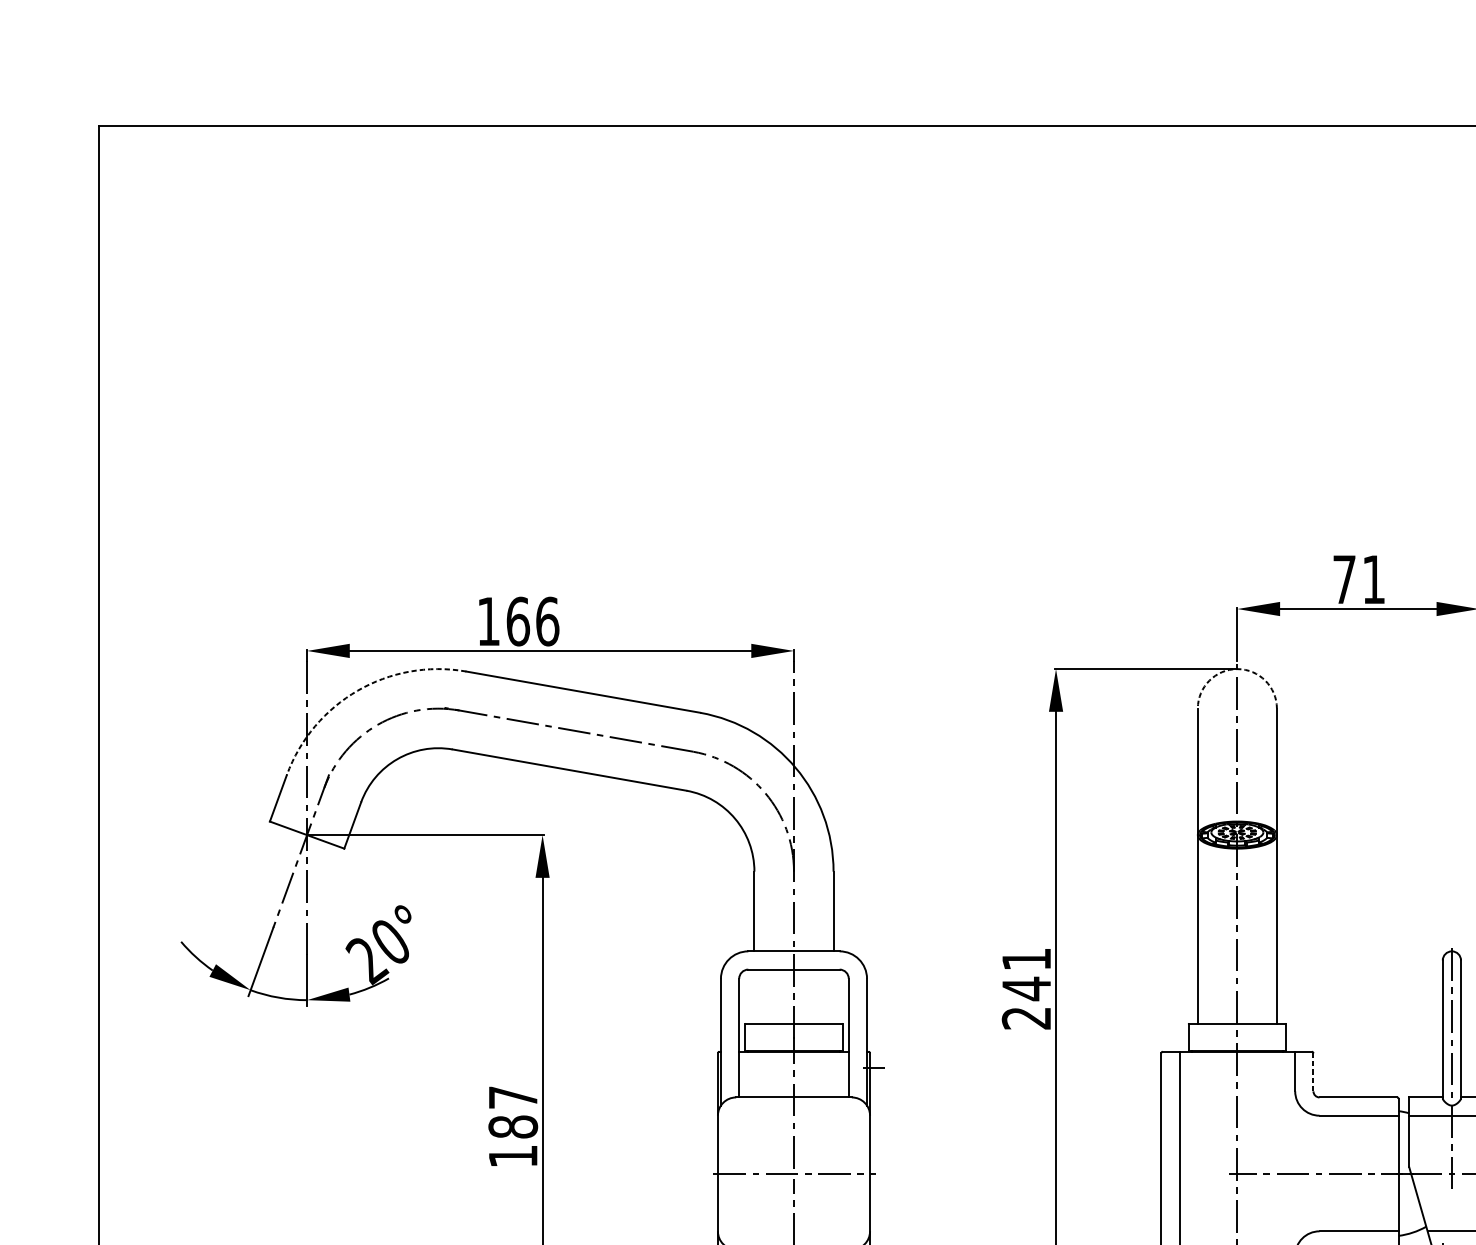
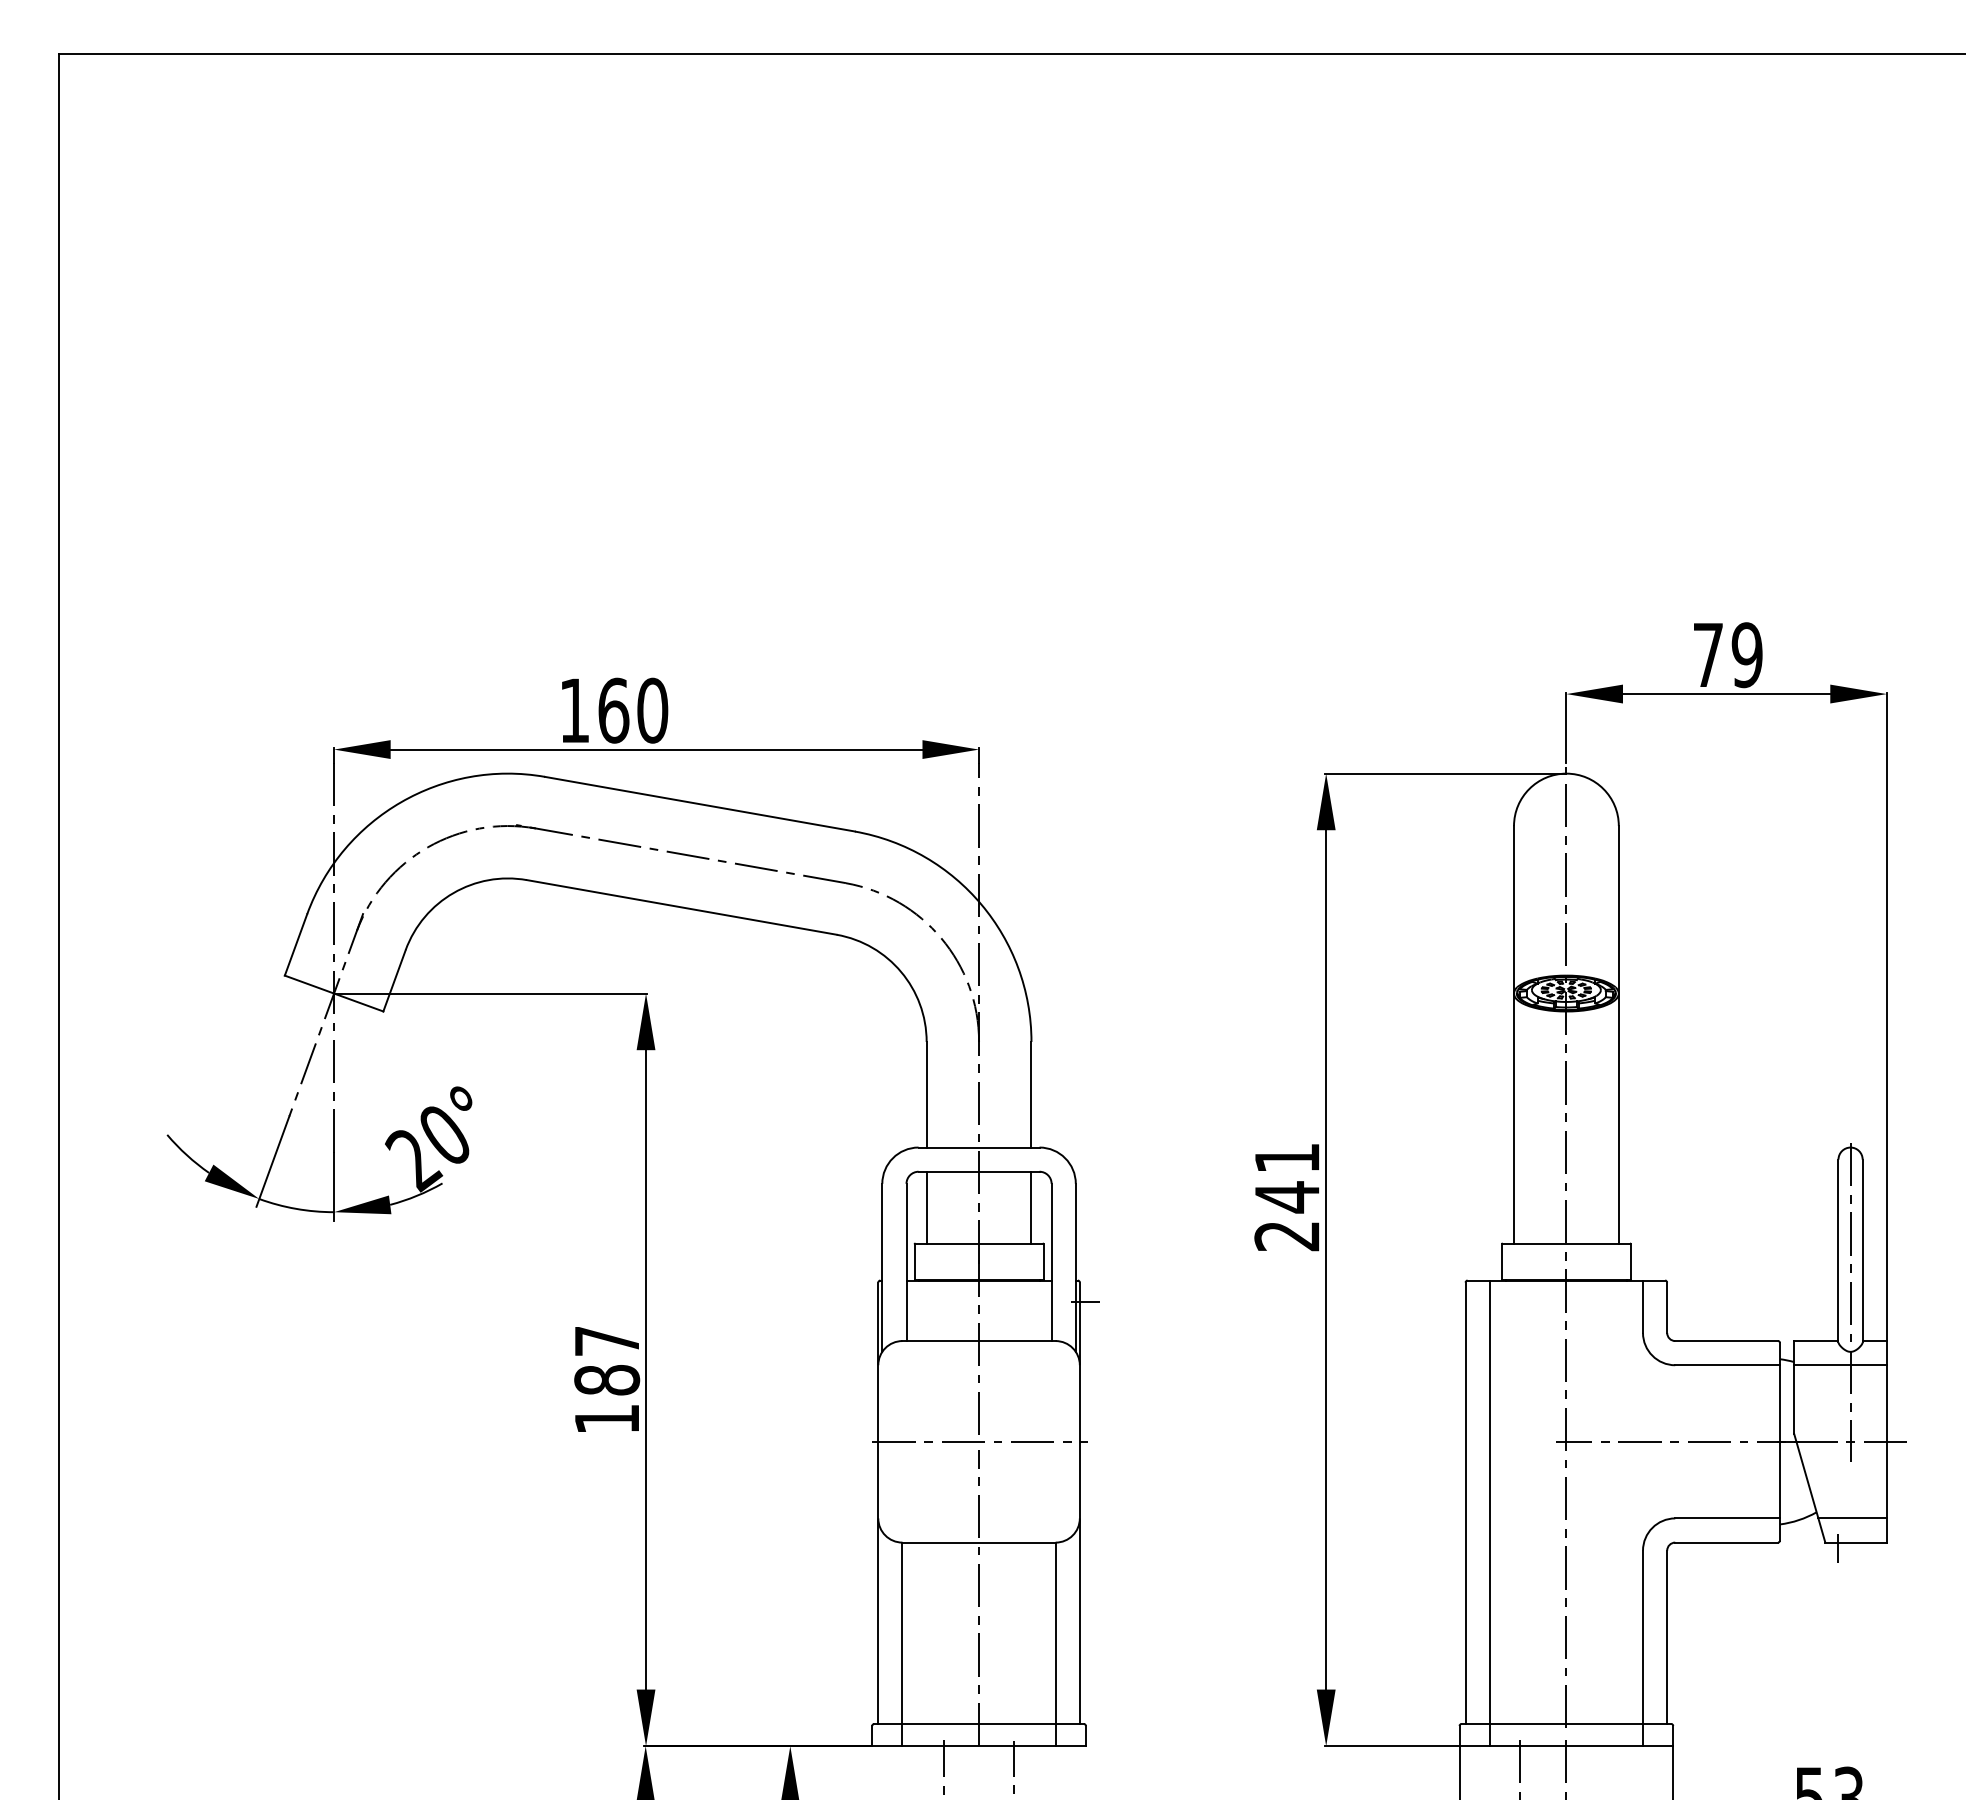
text: (1373, 579) -> (1746, 655), 71 -> 79
text: (547, 621) -> (652, 710), 166 -> 160
arc: (1237, 668) -> (1566, 773), dashed -> solid
arc: (357, 690) -> (401, 802), dashed -> solid
line: (754, 996) -> (926, 1207), added
line: (833, 996) -> (1031, 1207), added
line: (1313, 1072) -> (1667, 1307), dashed -> solid

